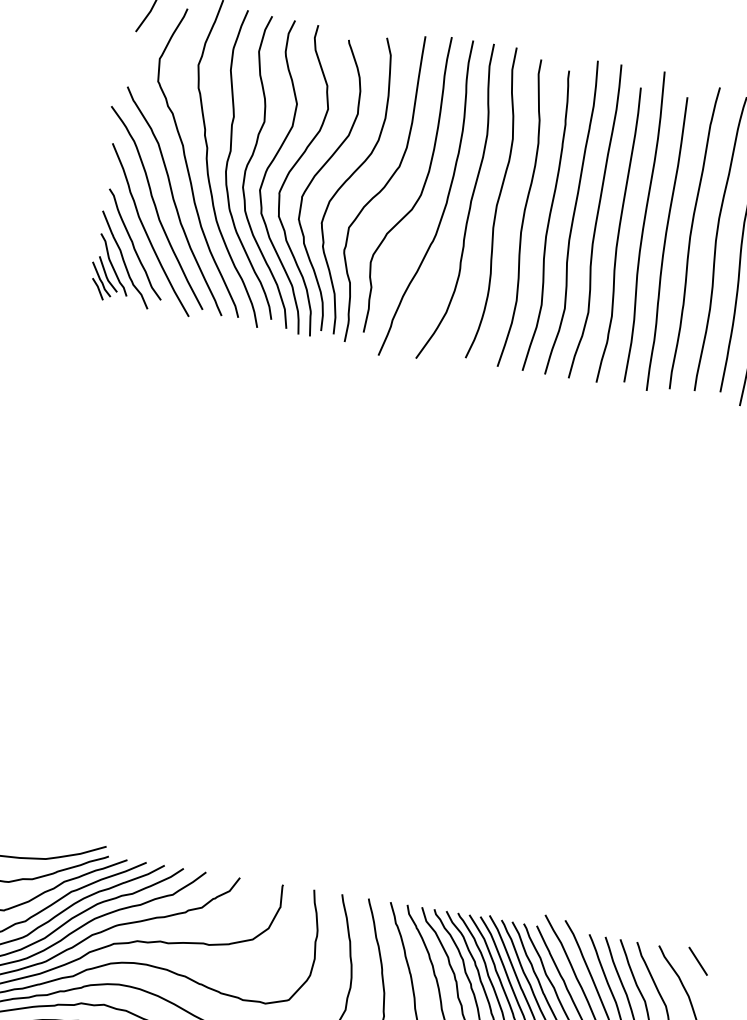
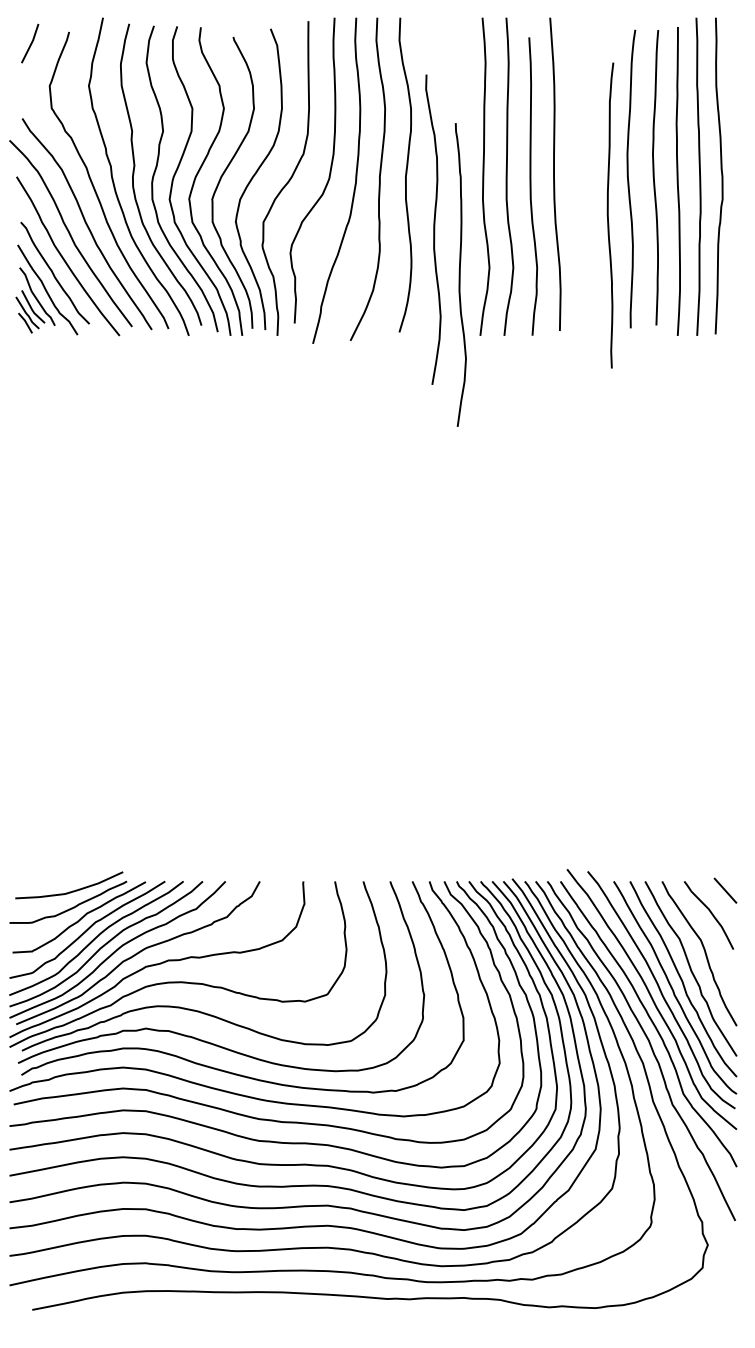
curve: (523, 213) -> (433, 229), moved
curve: (549, 220) -> (460, 274), moved
curve: (690, 237) -> (608, 215), moved
curve: (665, 243) -> (578, 187), removed

